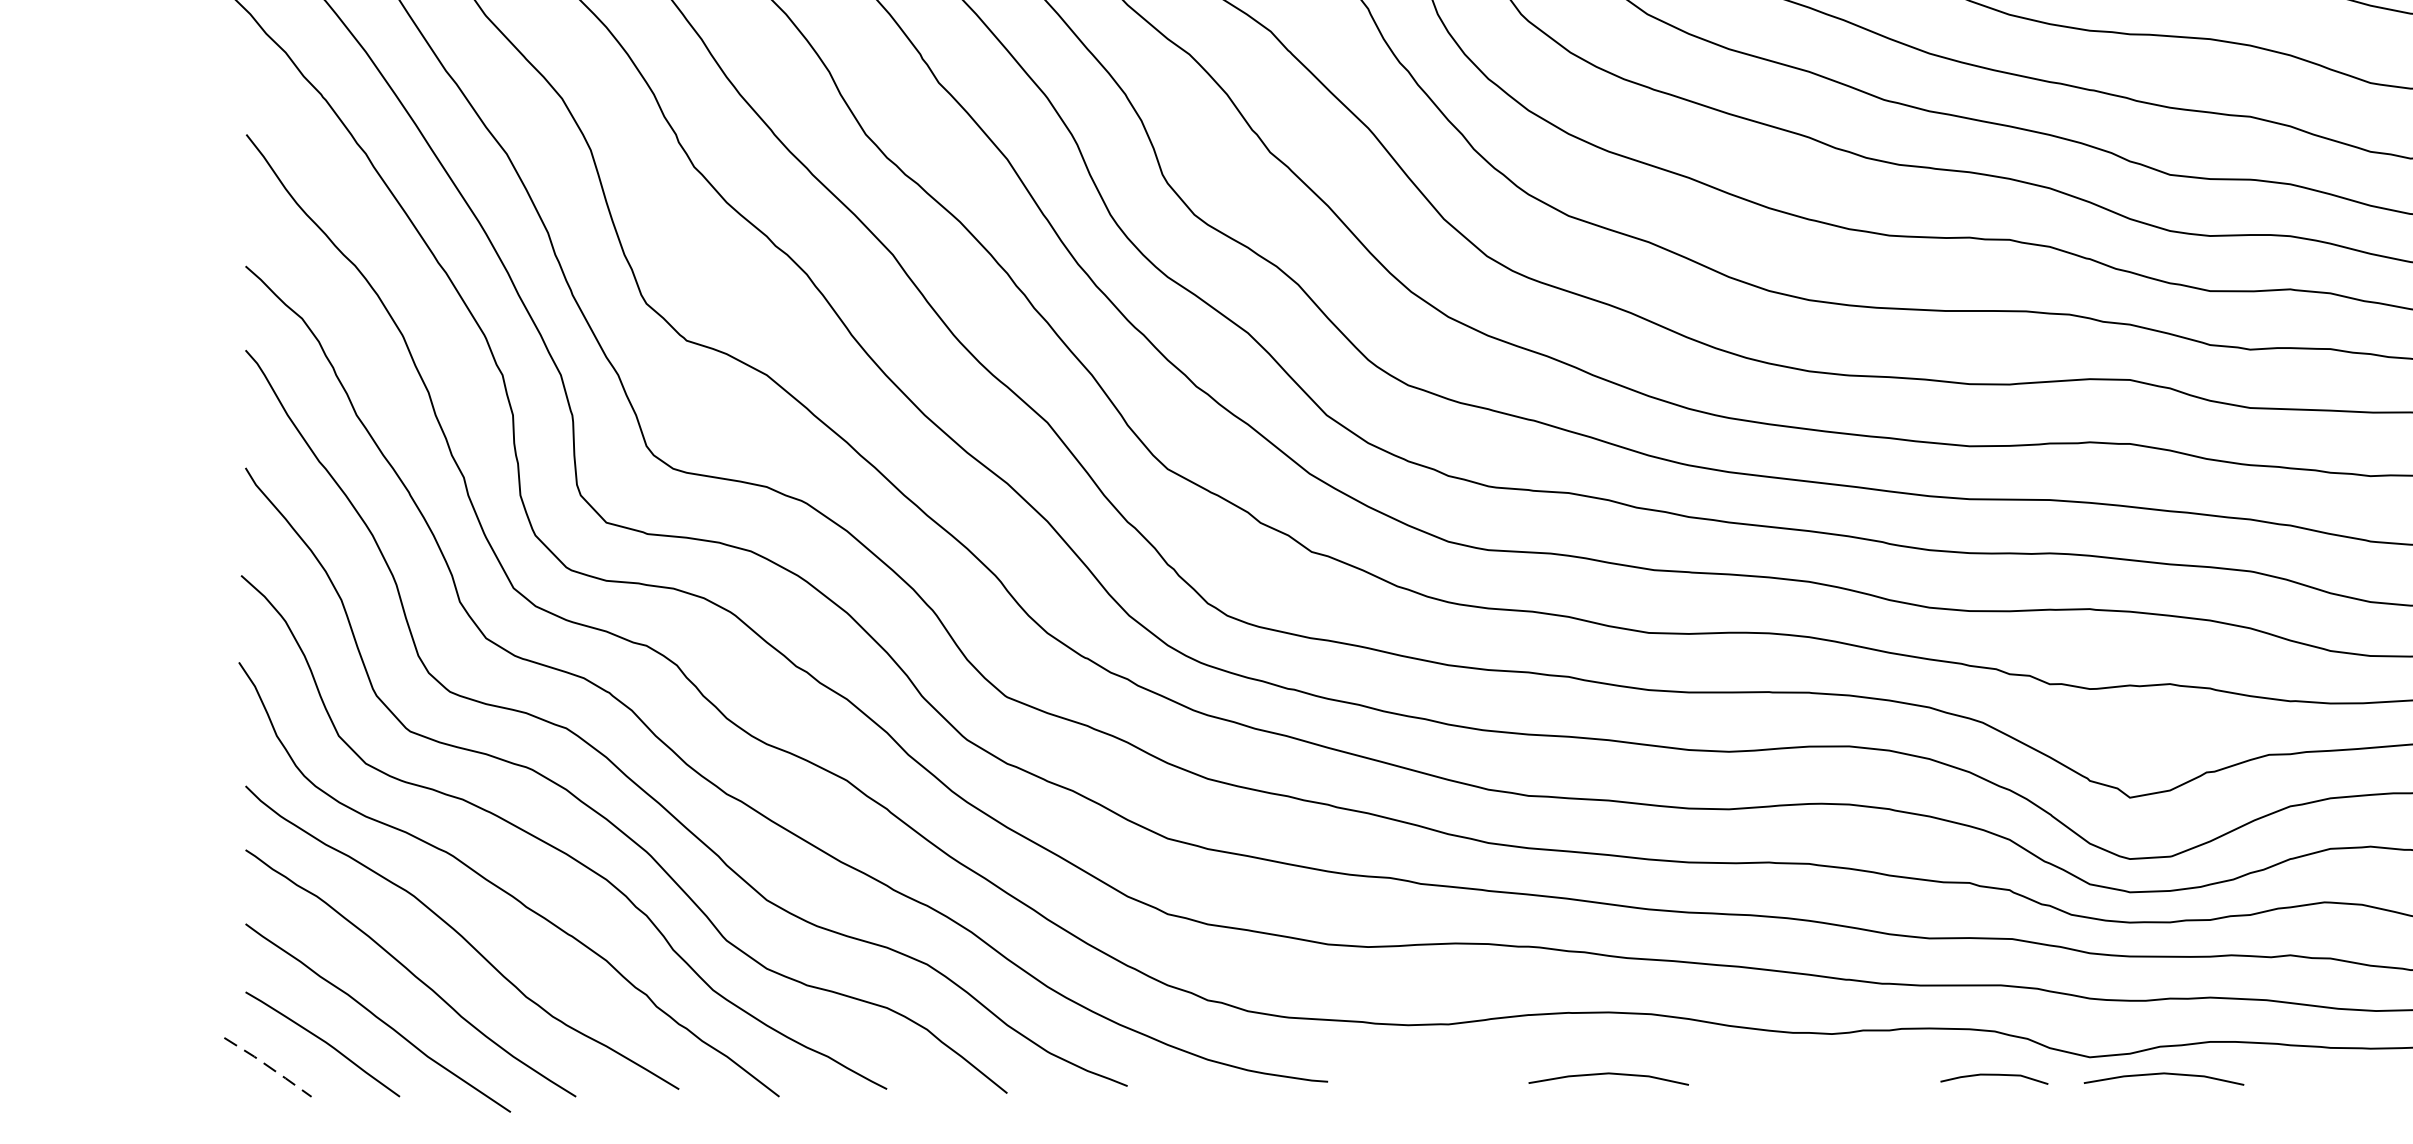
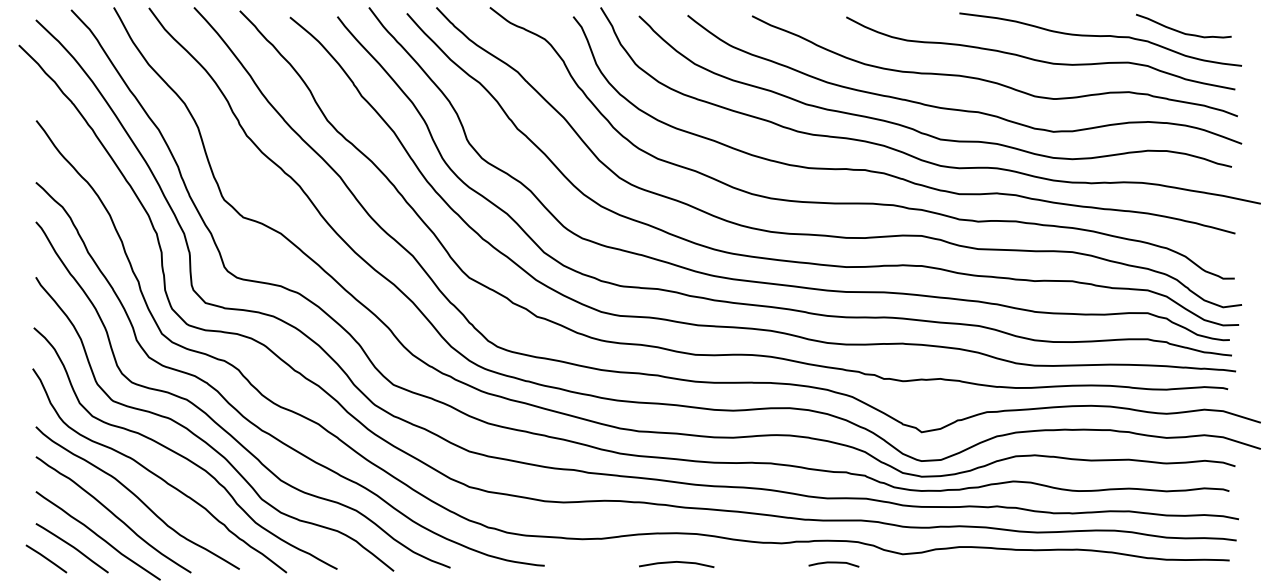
line: (268, 1066) -> (46, 558), dashed -> solid
line: (2163, 1074) -> (937, 562), removed
curve: (1993, 1076) -> (833, 563), moved

